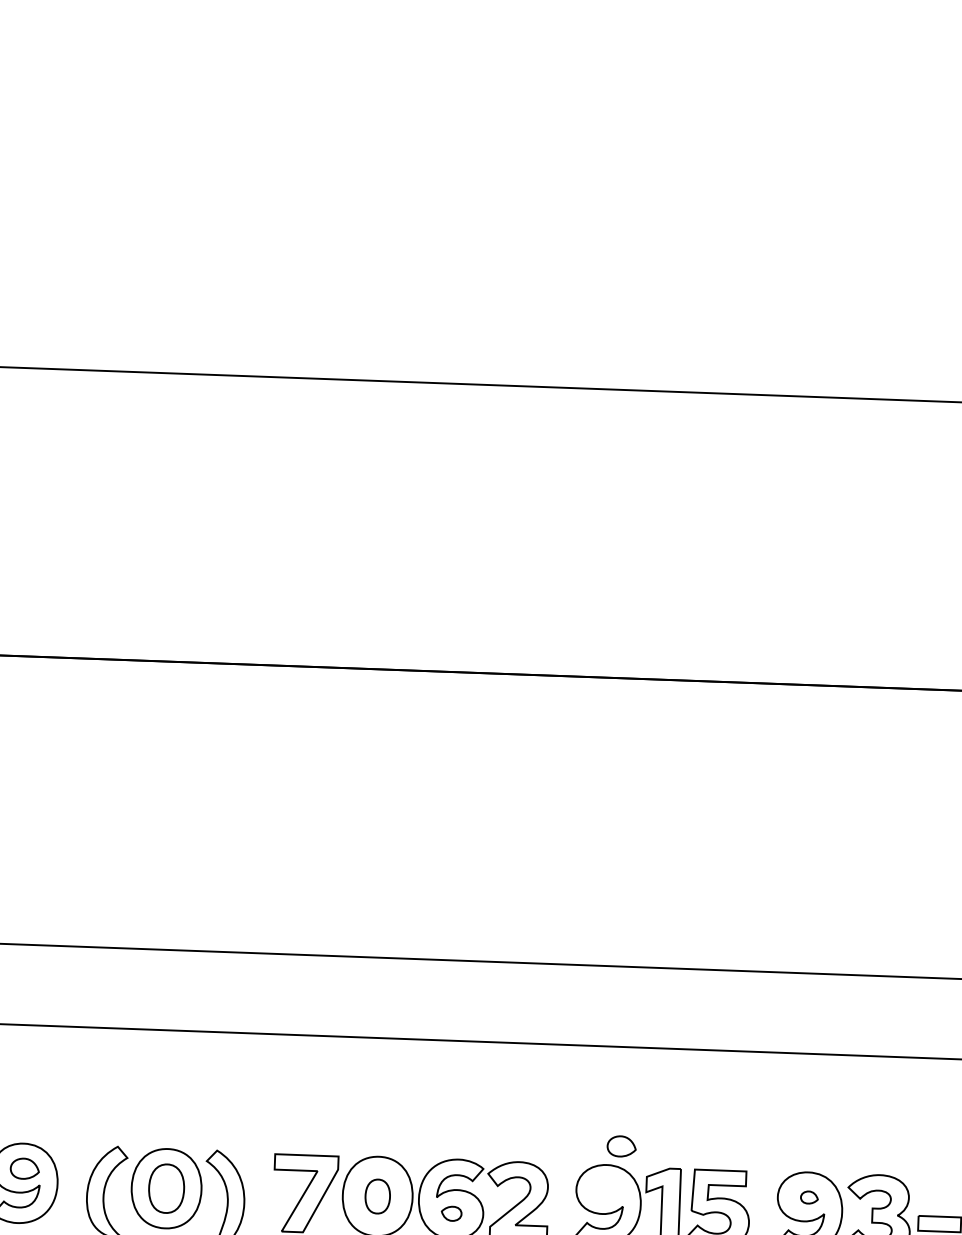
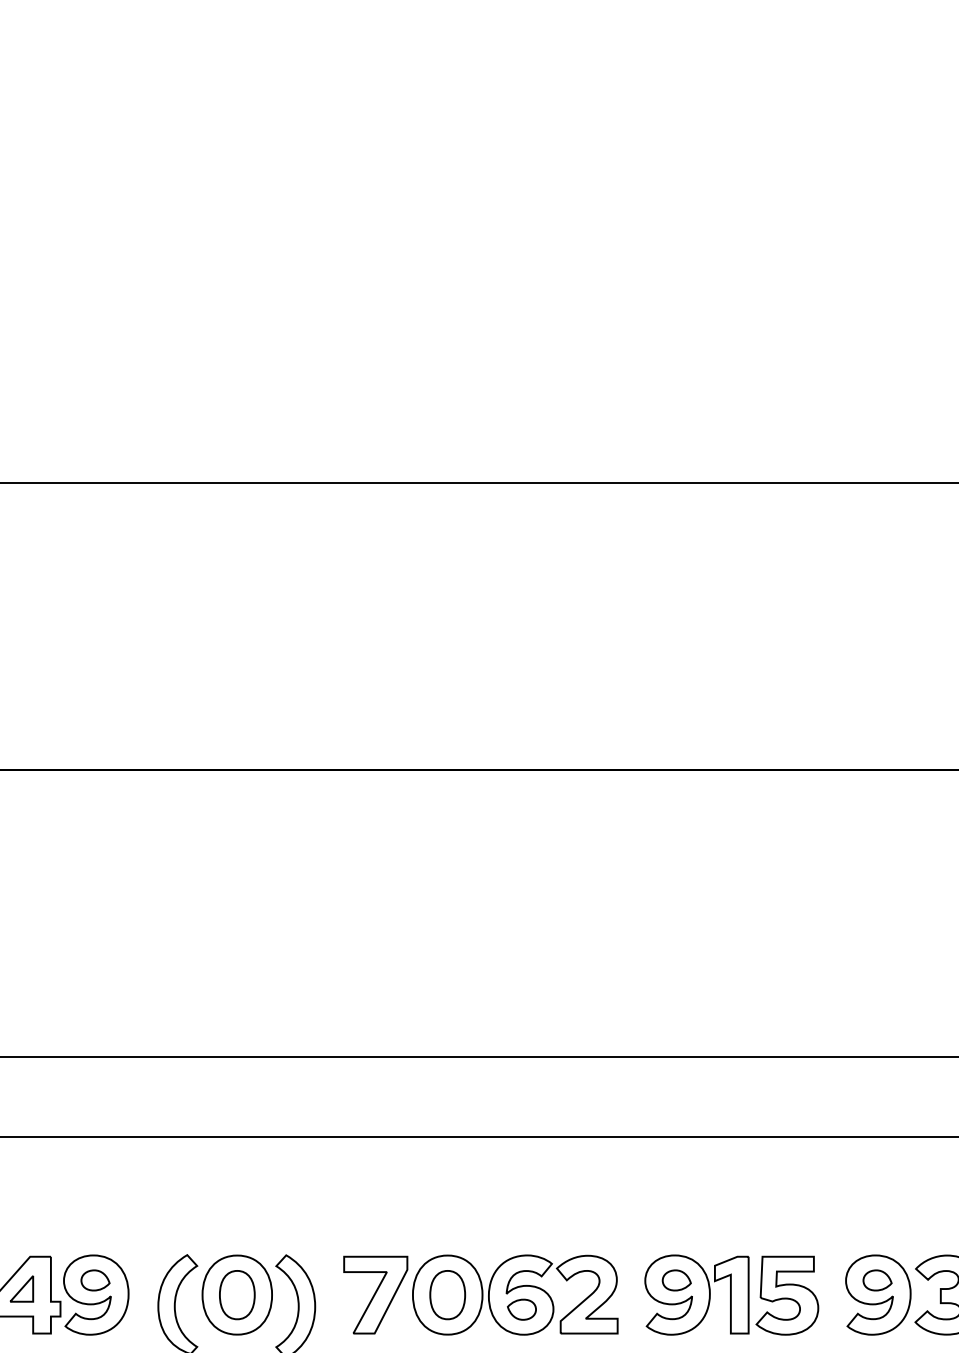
part: (621, 1146) -> (676, 1280), moved
part: (377, 1196) -> (447, 1295), size x1.43
part: (809, 1197) -> (877, 1280), size x1.67
part: (451, 1213) -> (521, 1309), size x1.43

